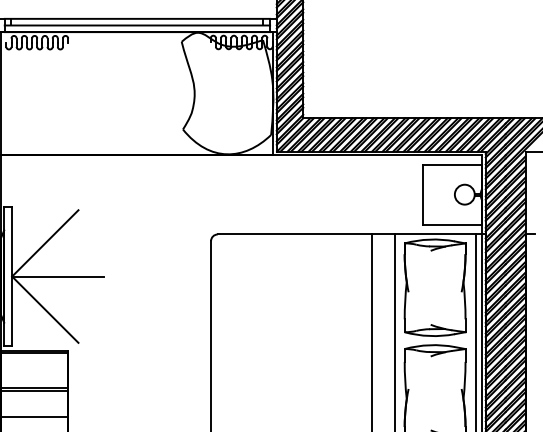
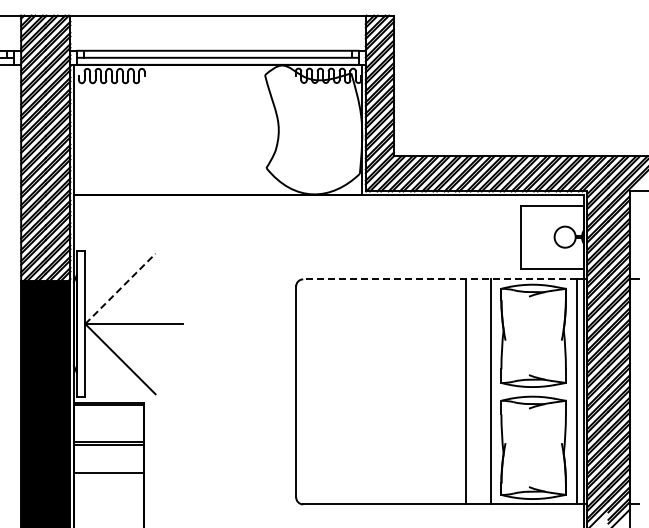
line: (346, 234) -> (439, 279), solid -> dashed
line: (45, 243) -> (120, 288), solid -> dashed

